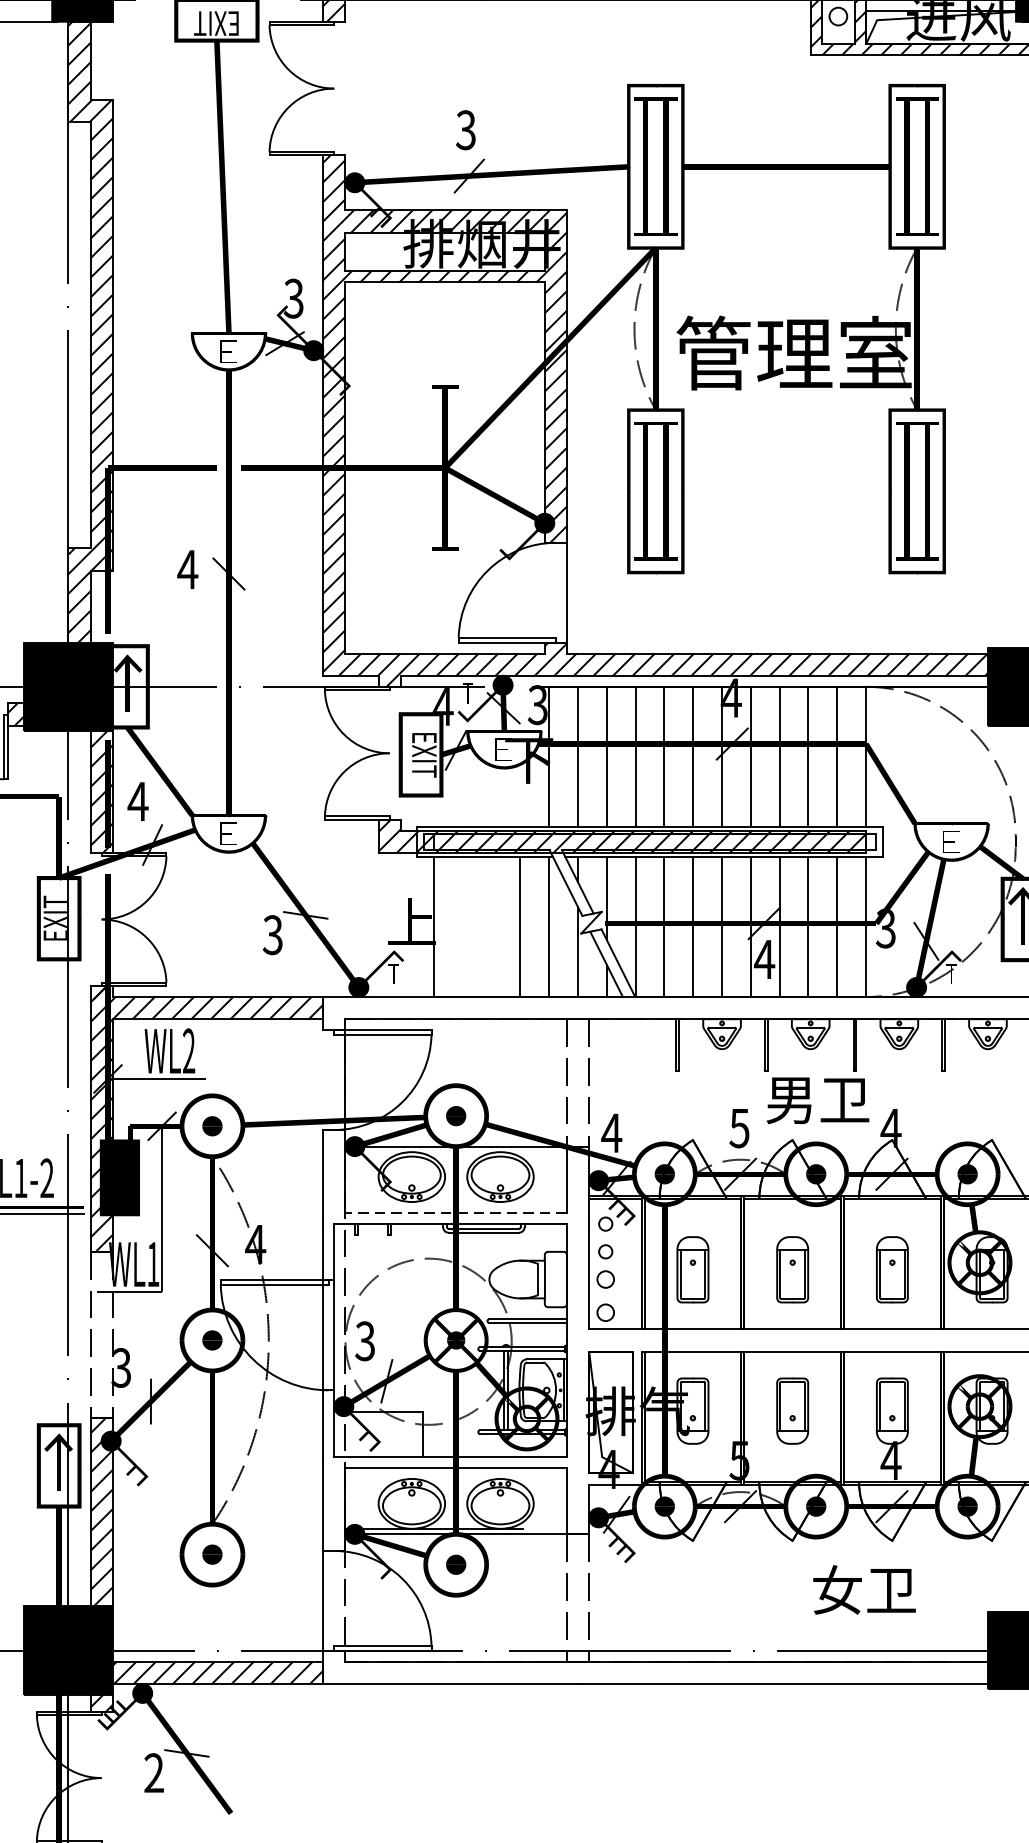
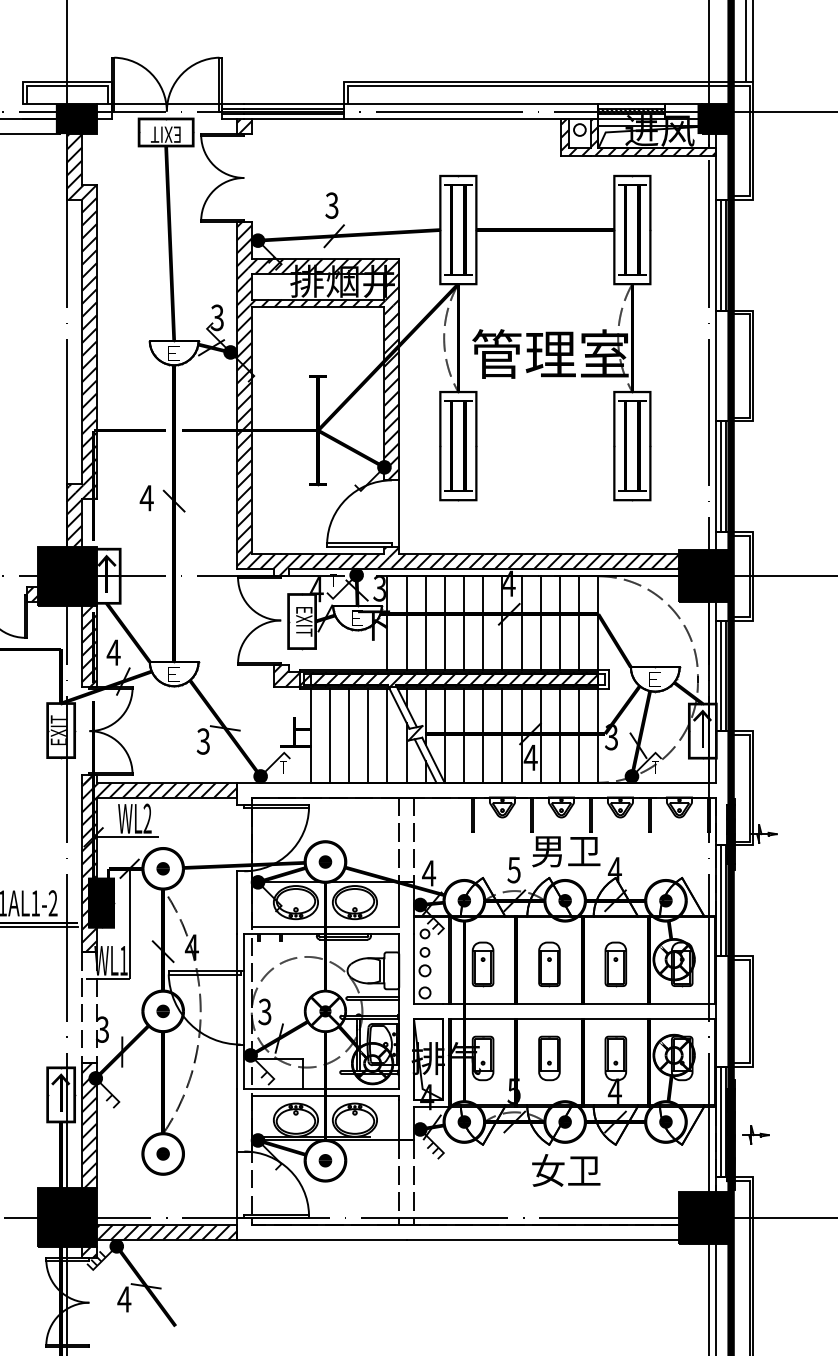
line: (462, 926) -> (329, 735), added
line: (492, 926) -> (349, 735), added
line: (456, 1212) -> (325, 926), dashed -> solid
text: (864, 1589) -> (566, 1170), moved
text: (154, 1773) -> (124, 1299), 2 -> 4

